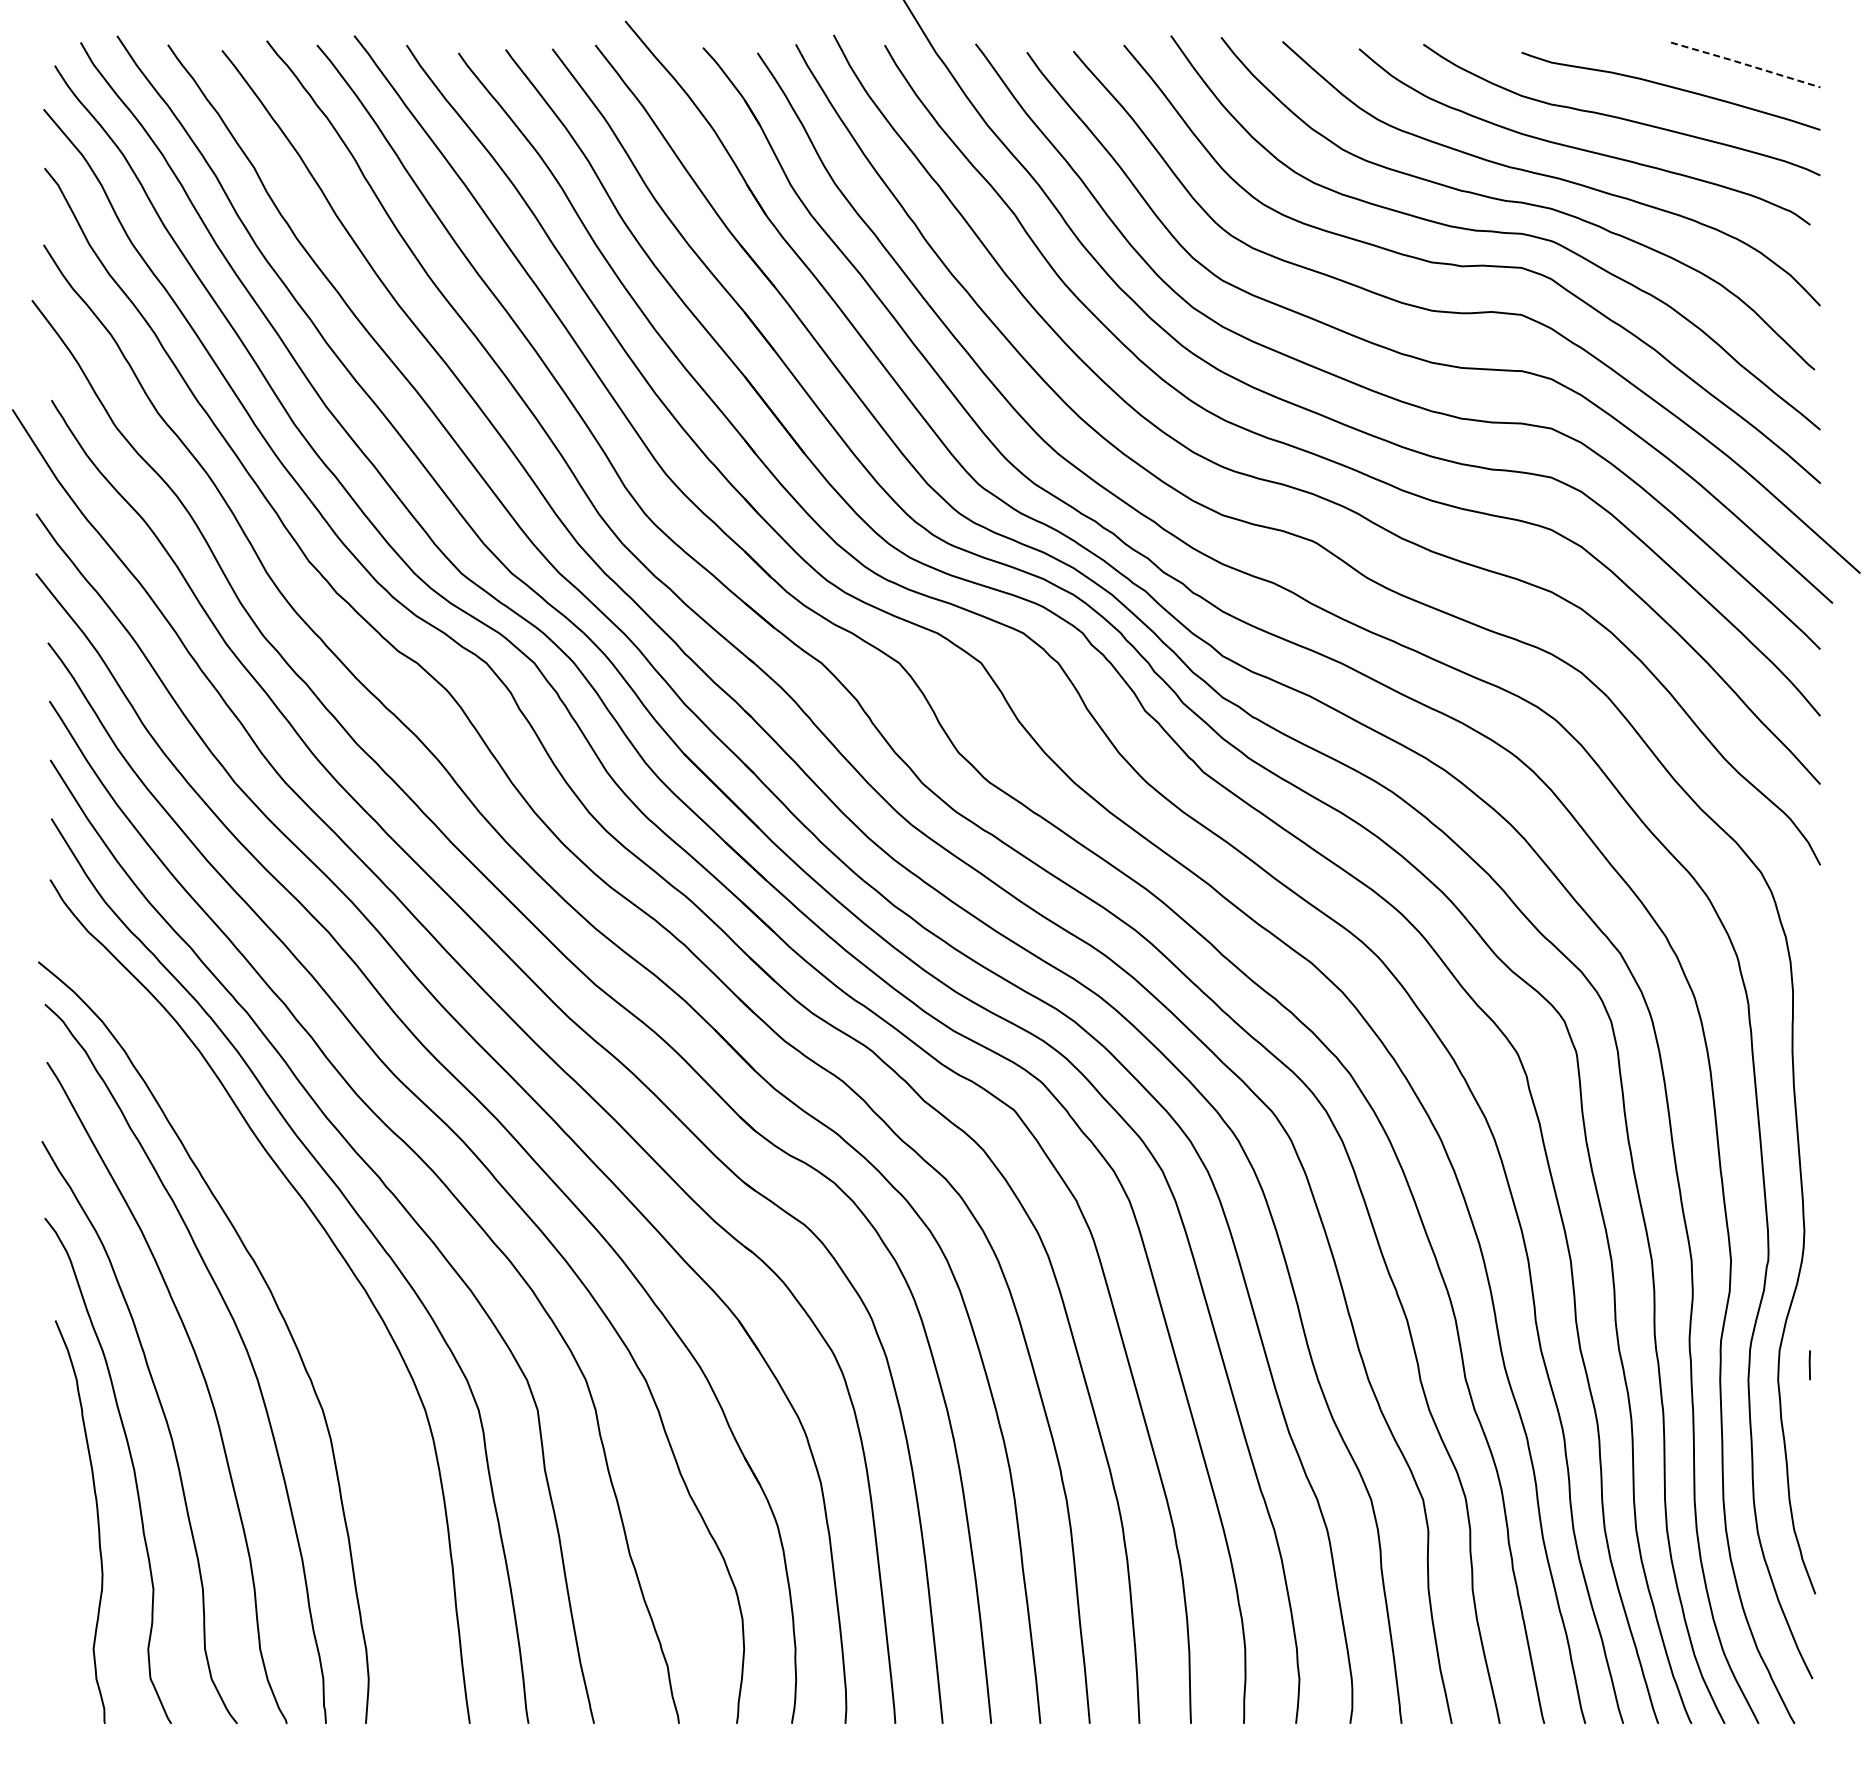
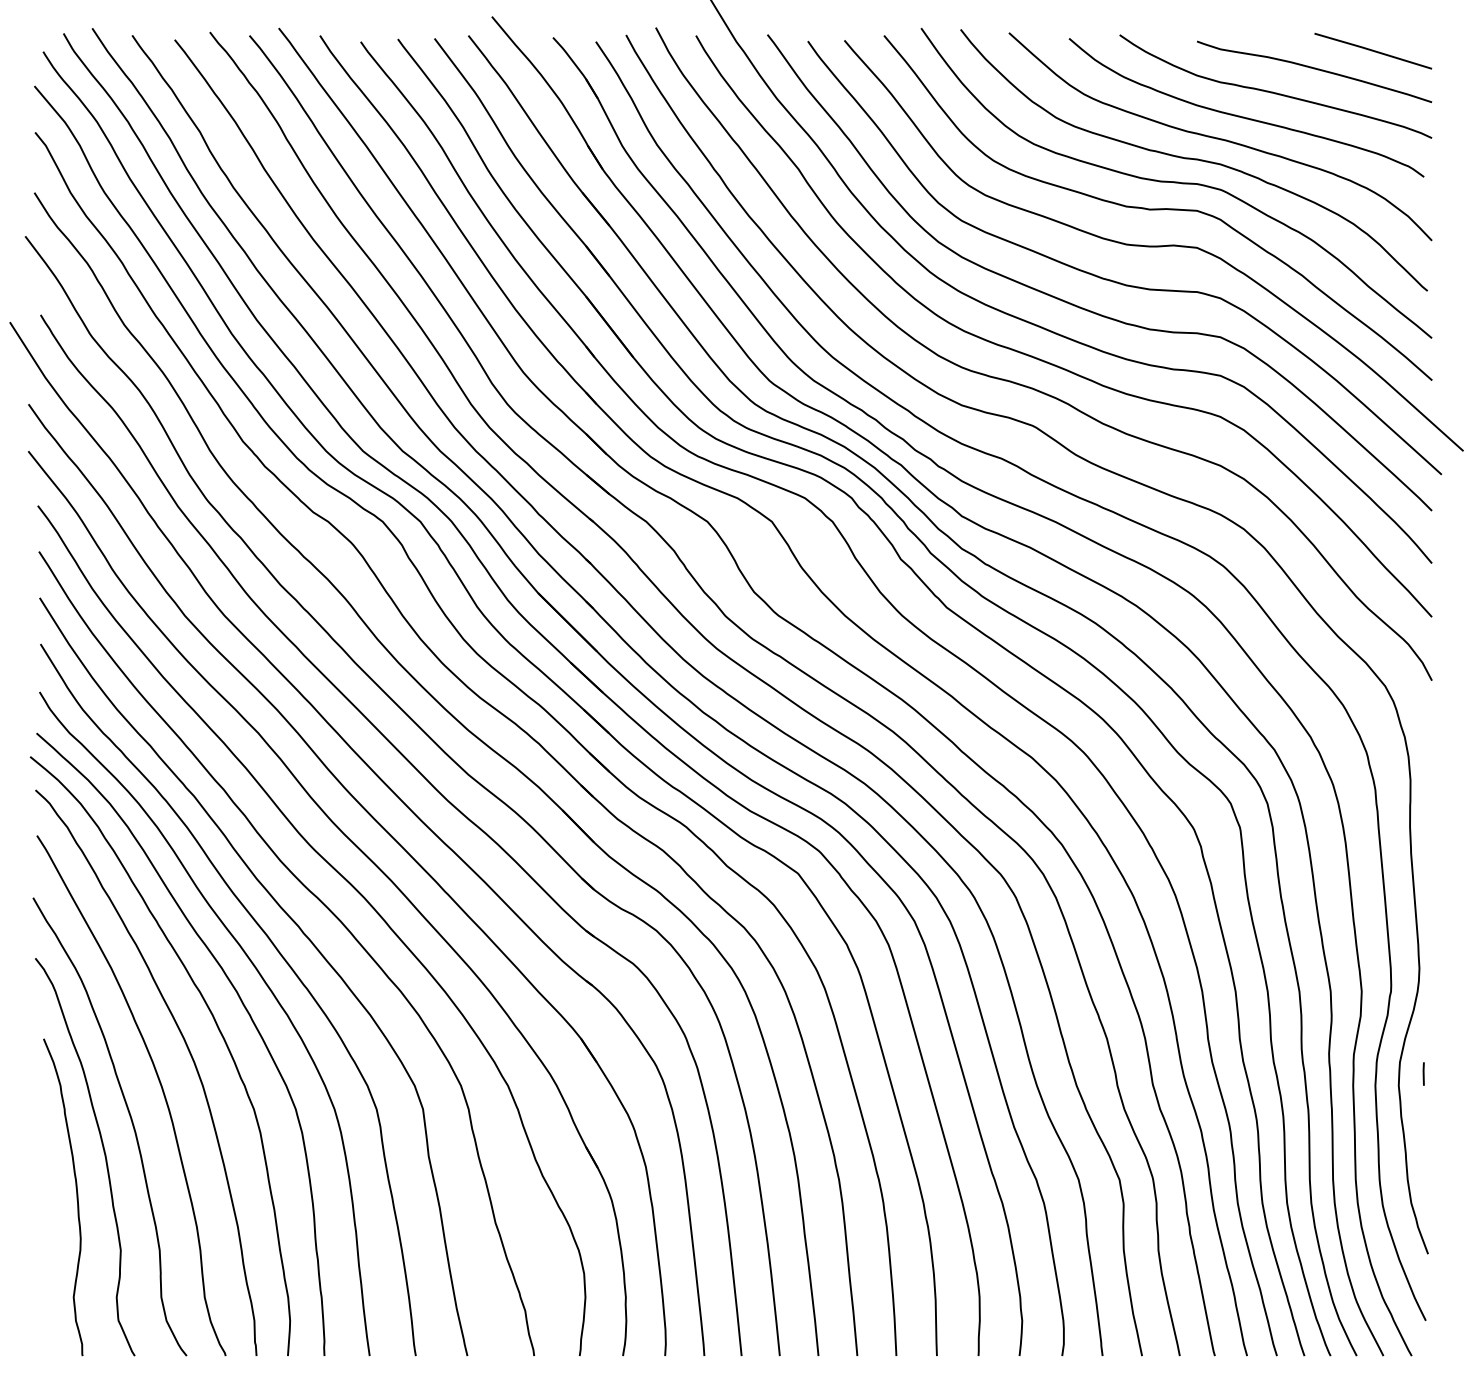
line: (1745, 64) -> (1373, 50), dashed -> solid
curve: (309, 1279) -> (243, 1006), added

